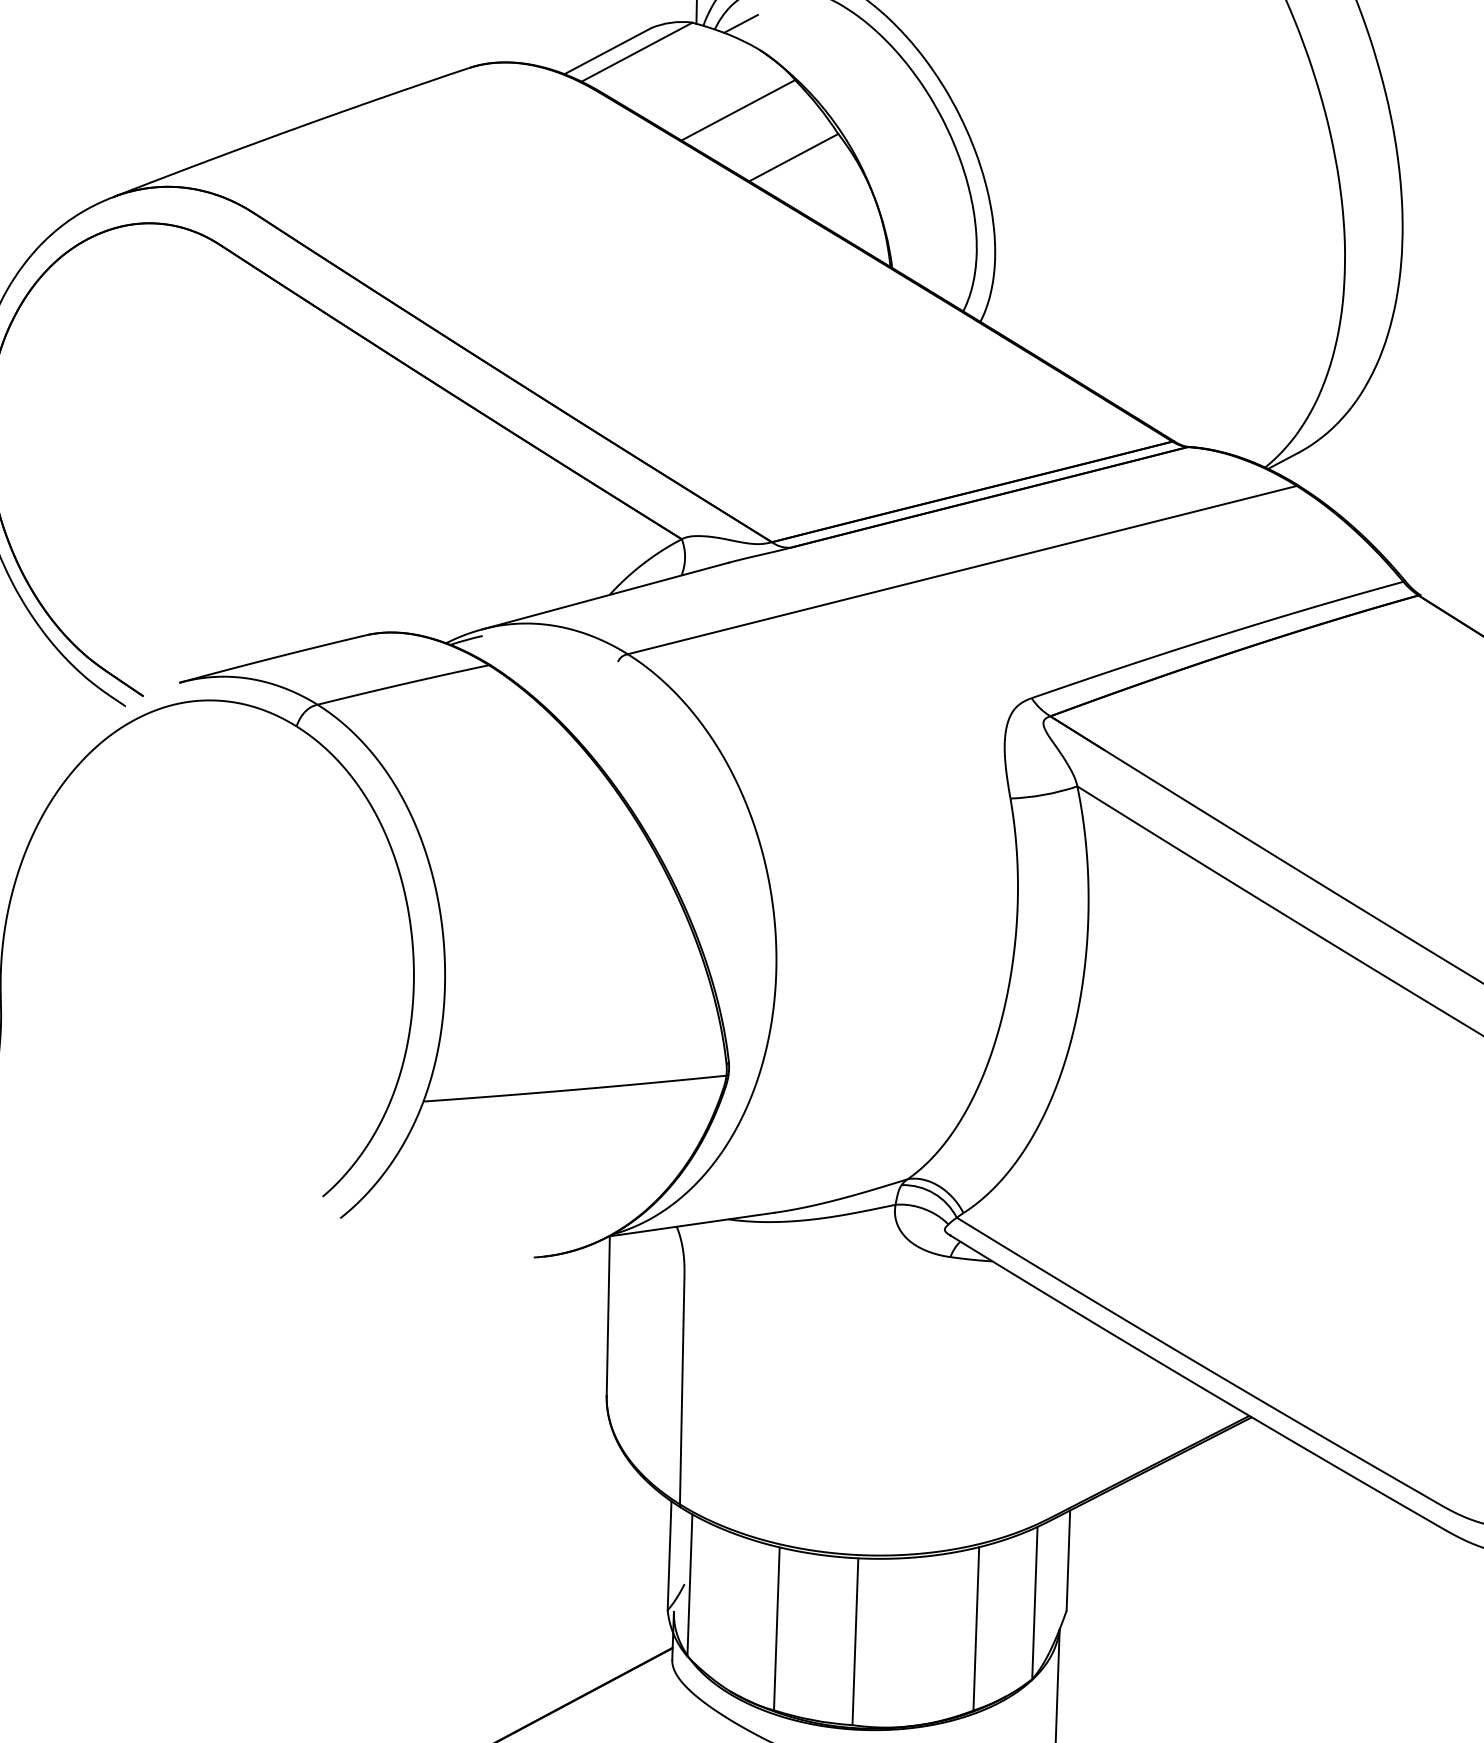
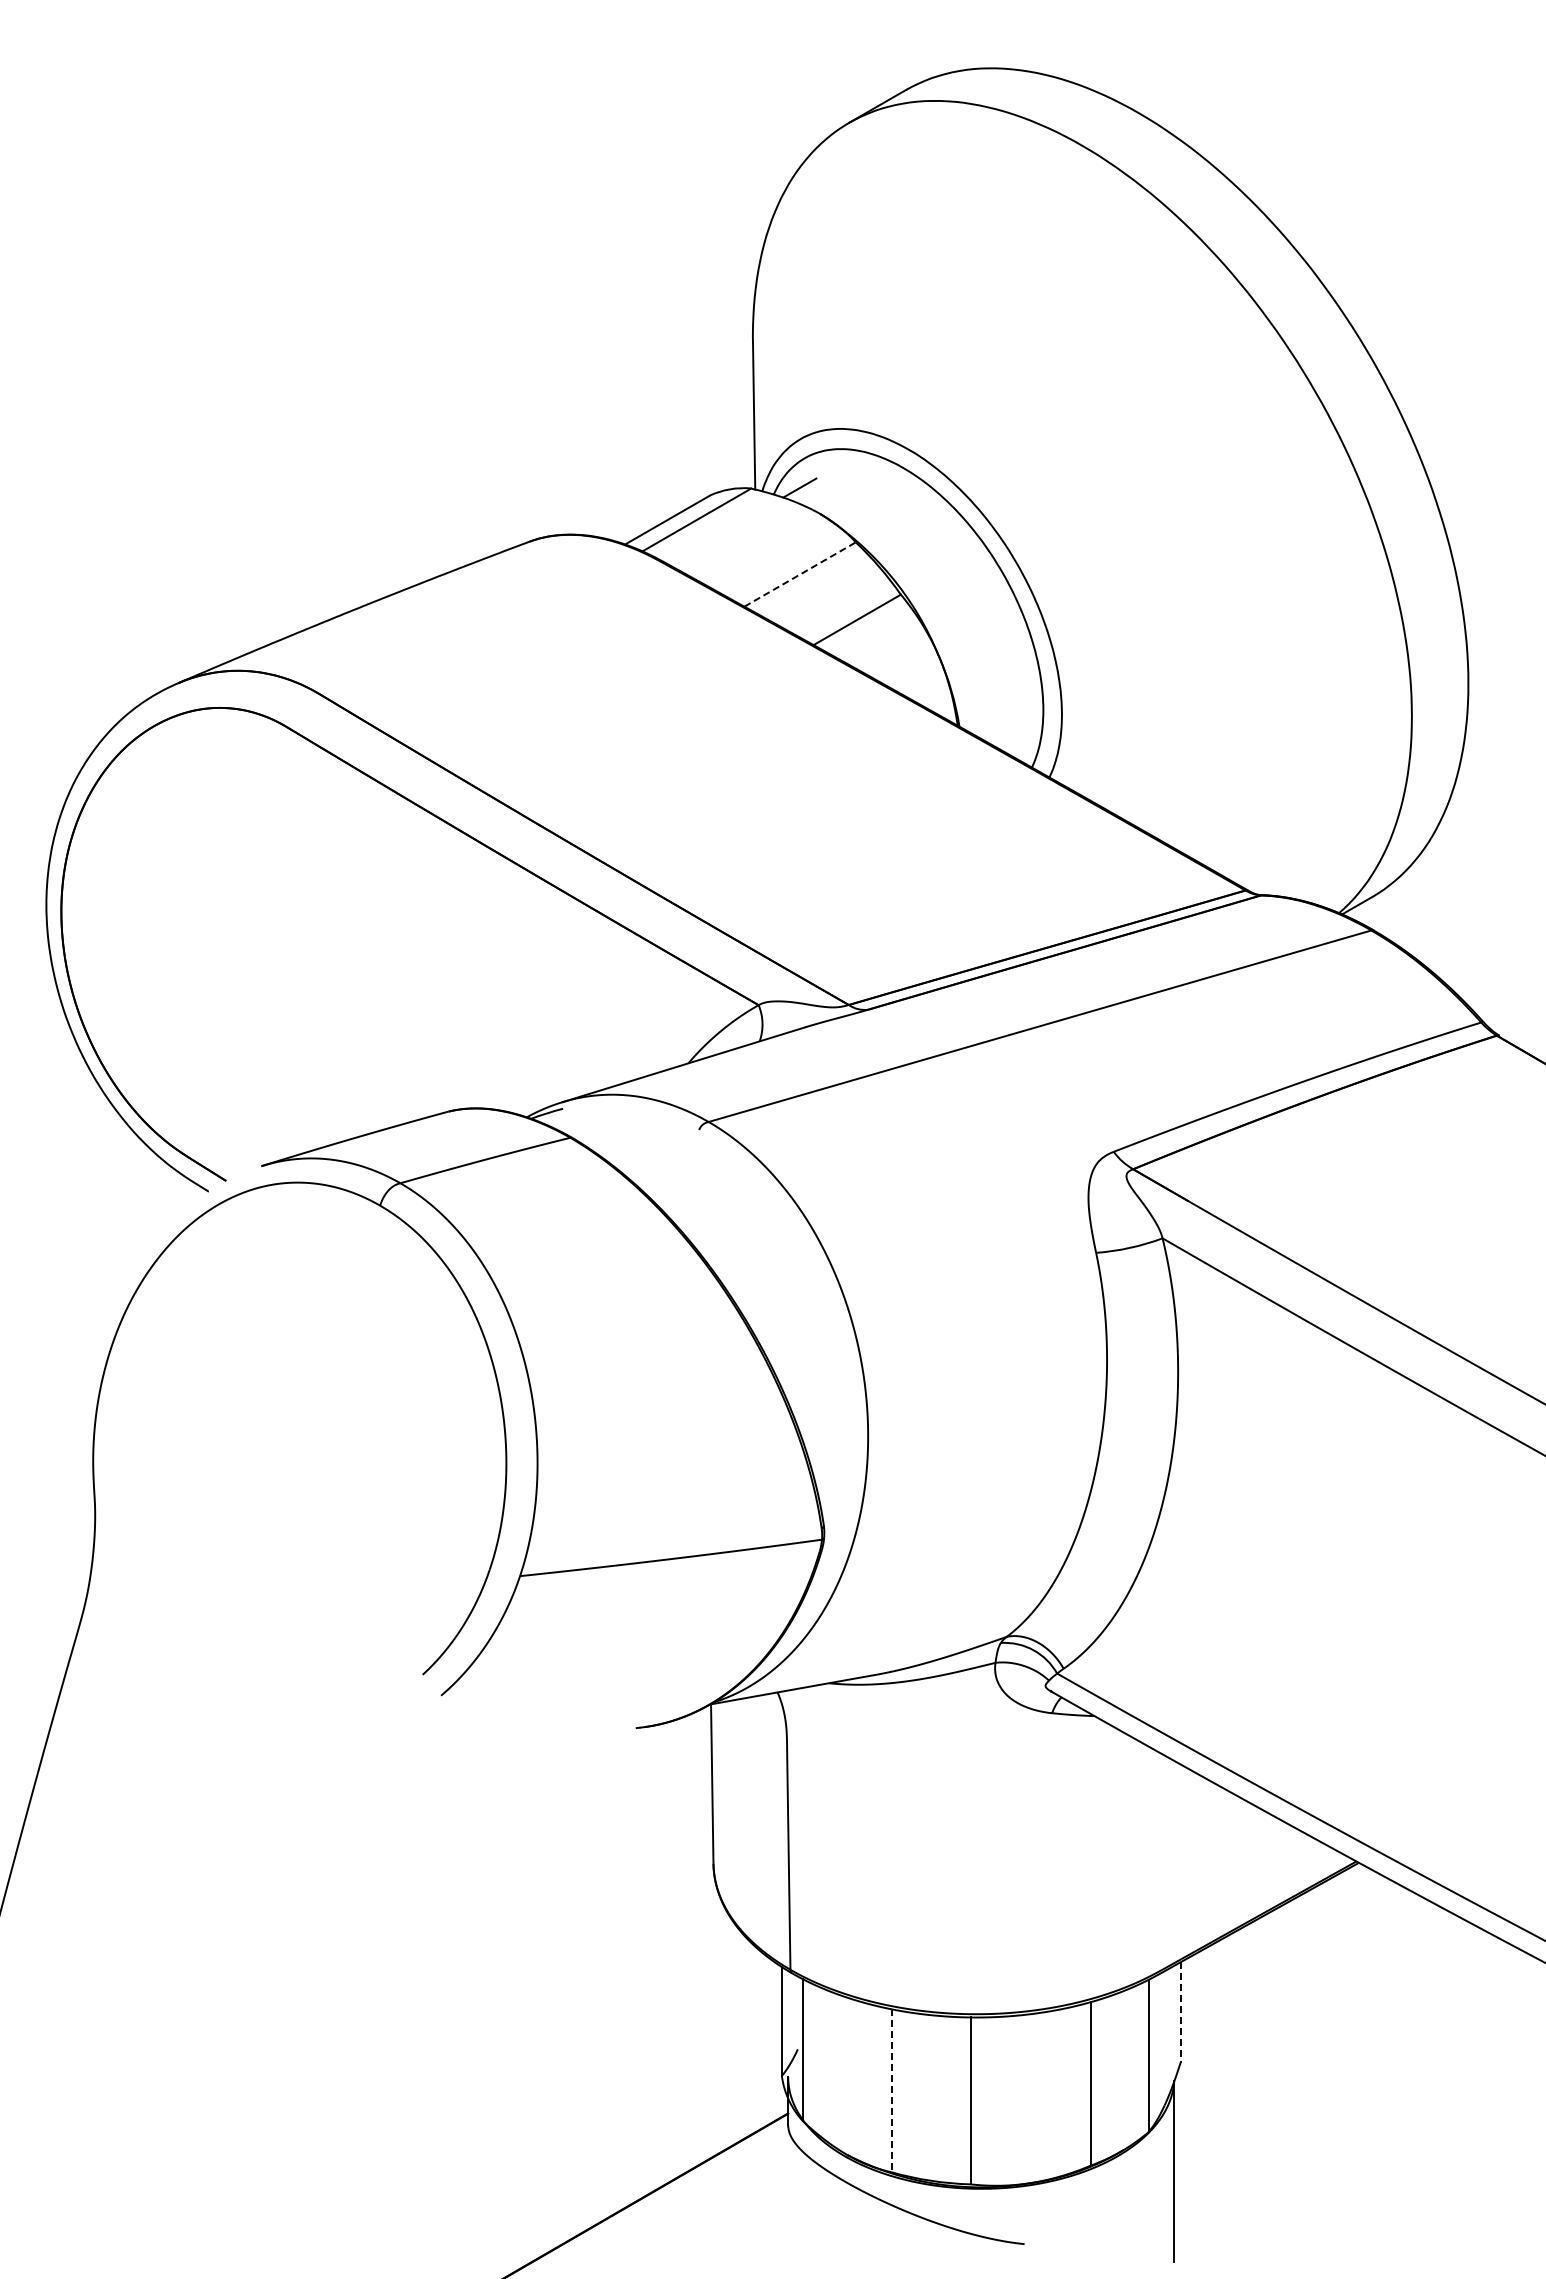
line: (738, 110) -> (800, 574), solid -> dashed
line: (1068, 1560) -> (1180, 2012), solid -> dashed
line: (776, 1629) -> (891, 2091), solid -> dashed

